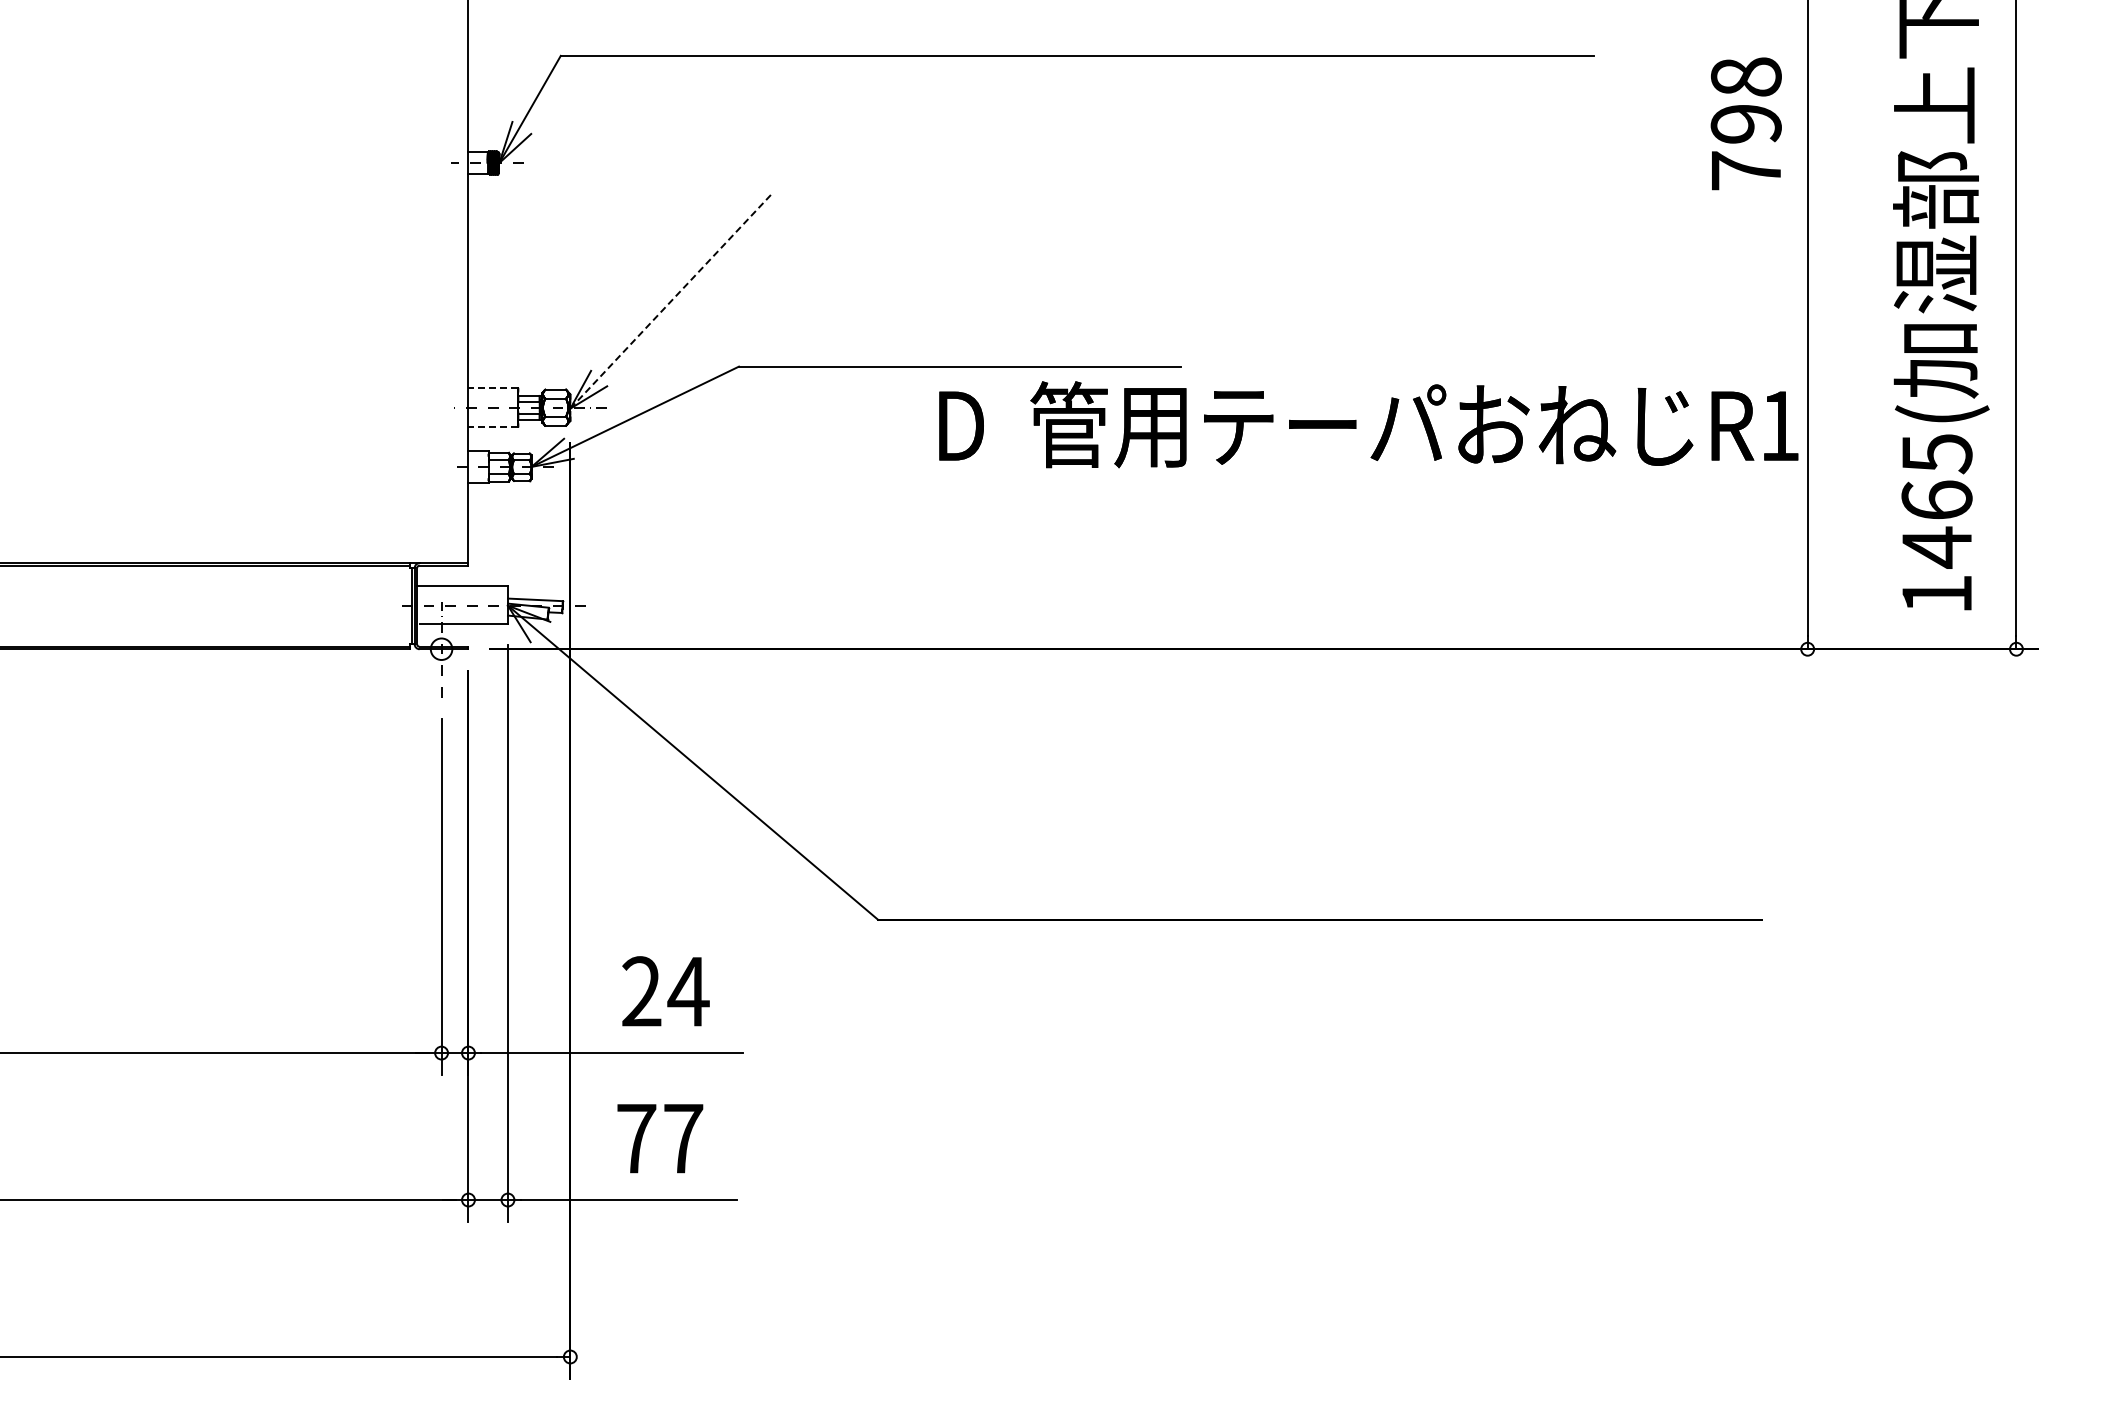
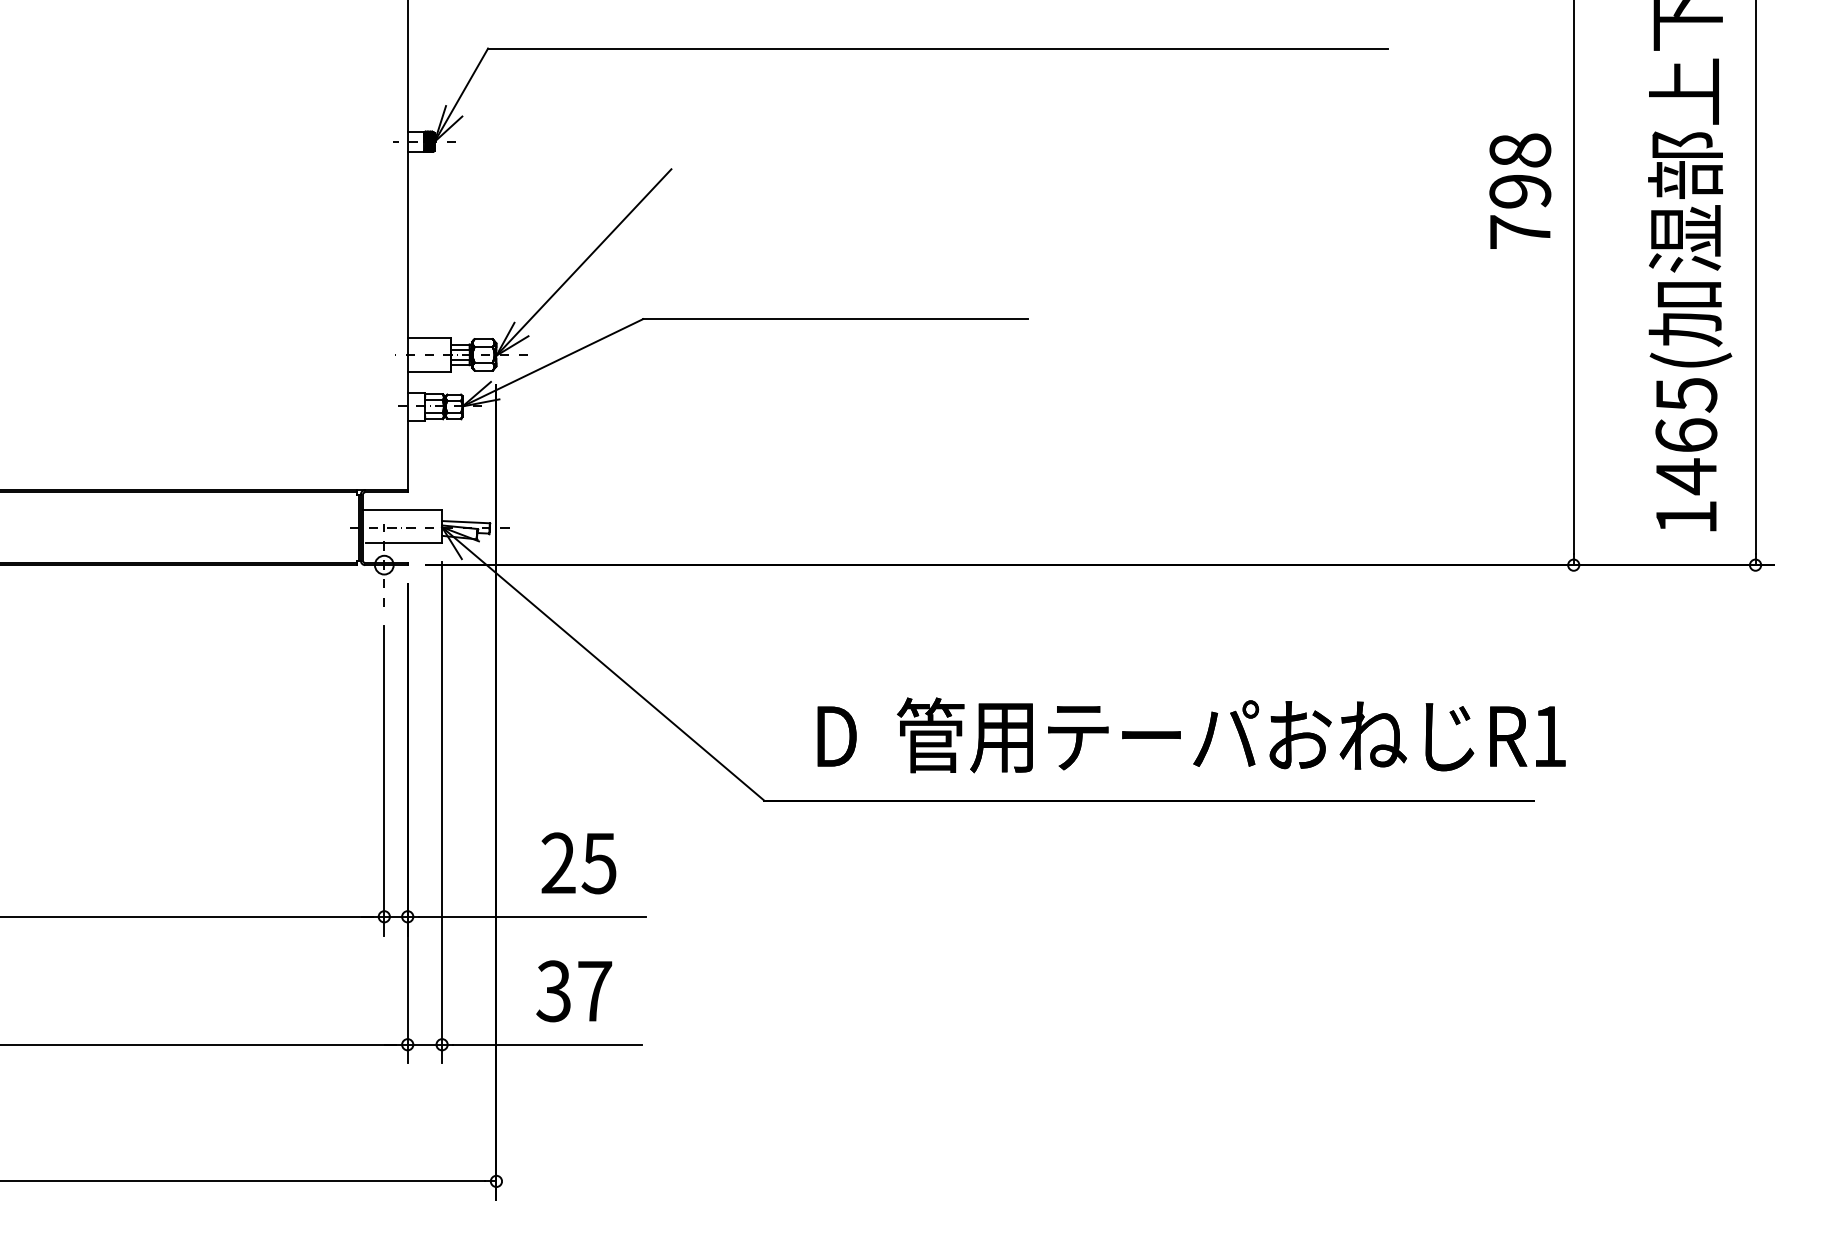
text: (1745, 123) -> (1519, 190), moved
line: (670, 301) -> (583, 262), dashed -> solid
line: (493, 388) -> (429, 338), dashed -> solid
text: (1368, 424) -> (1191, 735), moved
line: (493, 427) -> (429, 372), dashed -> solid
text: (688, 992) -> (599, 864), 24 -> 25
text: (636, 1138) -> (554, 991), 77 -> 37

